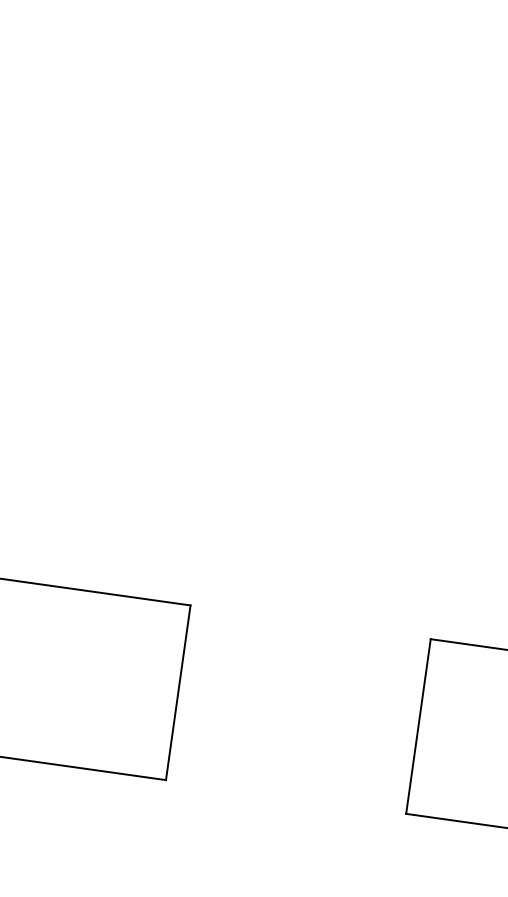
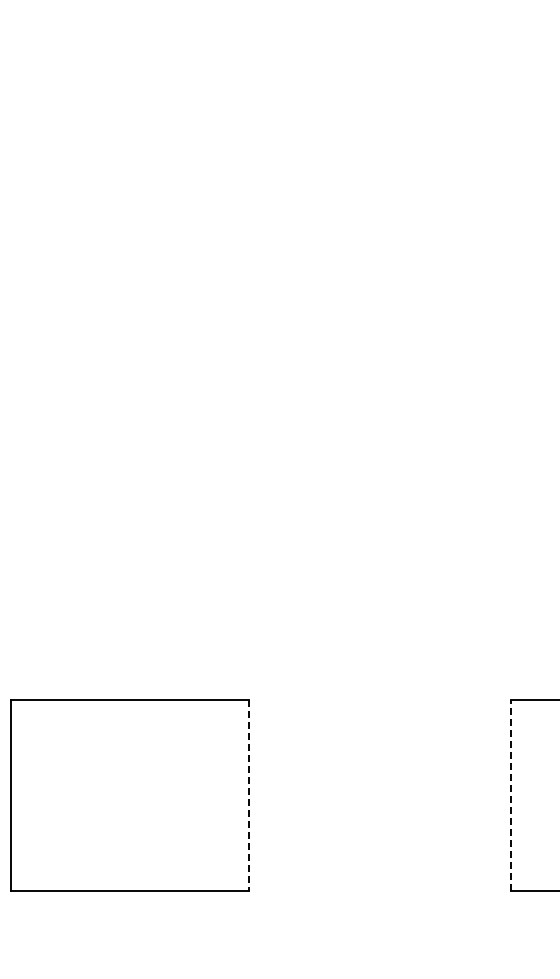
line: (178, 693) -> (249, 796), solid -> dashed
line: (418, 726) -> (511, 795), solid -> dashed

